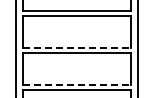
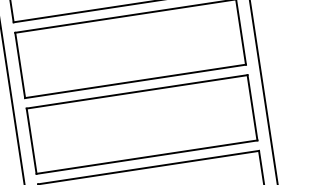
line: (77, 47) -> (136, 80), dashed -> solid
line: (77, 85) -> (148, 157), dashed -> solid

